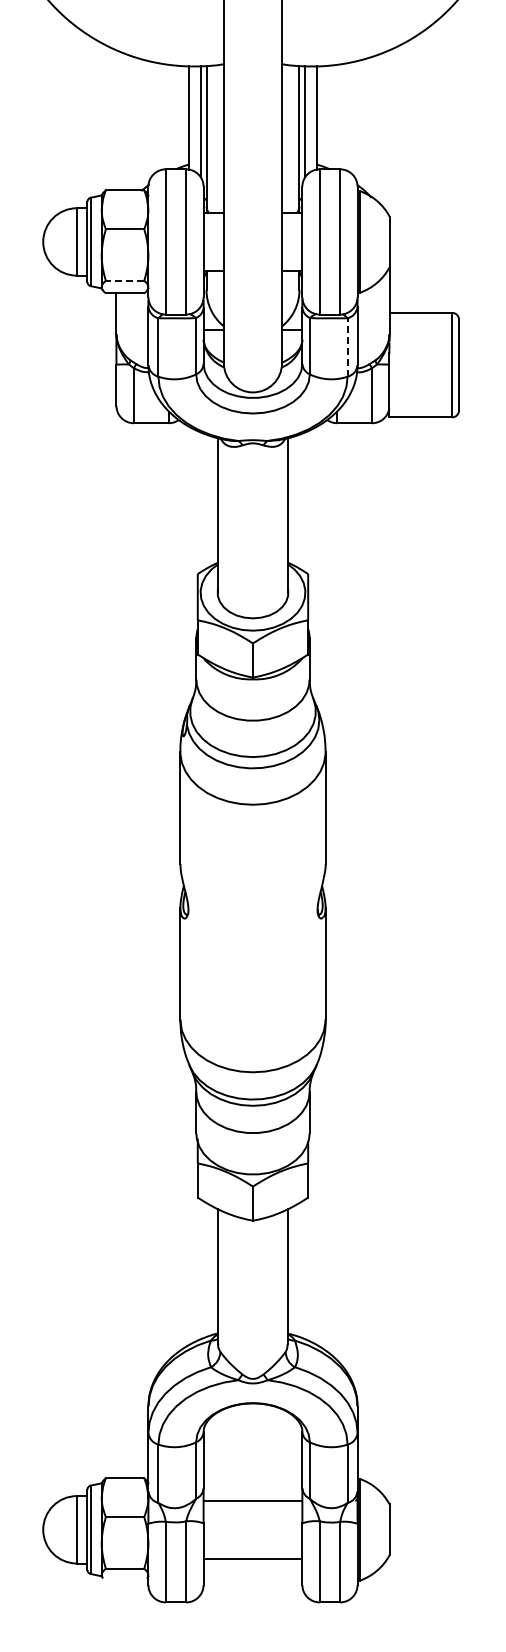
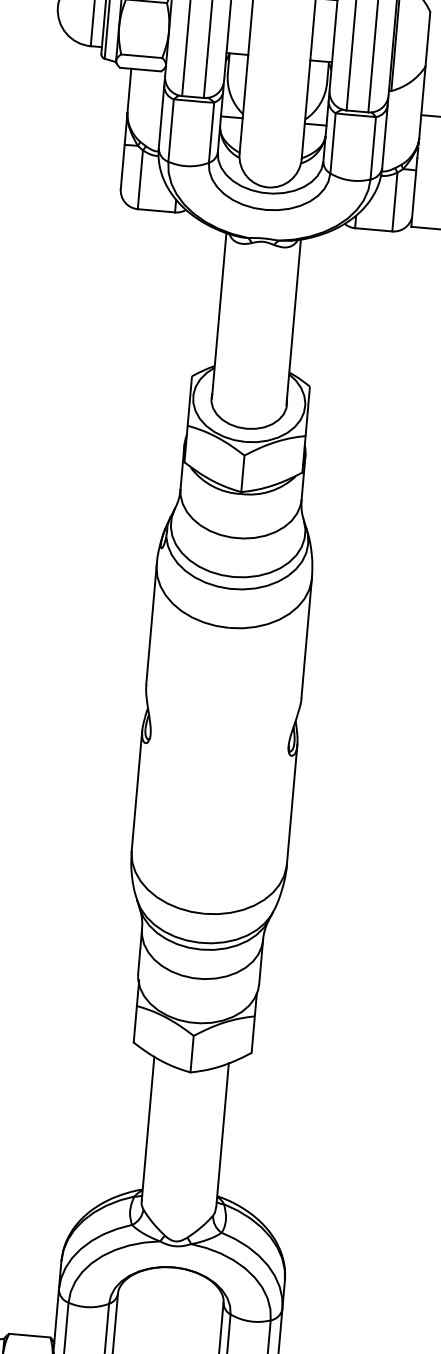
line: (124, 280) -> (141, 55), dashed -> solid
line: (347, 347) -> (373, 148), dashed -> solid

